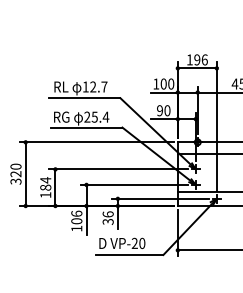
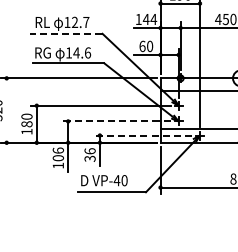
text: (167, 83) -> (150, 18), 100 -> 144
line: (84, 98) -> (66, 34), solid -> dashed
text: (160, 110) -> (142, 46), 90 -> 60
text: (96, 116) -> (78, 52), 25.4 -> 14.6
line: (25, 174) -> (6, 110), removed
text: (45, 180) -> (26, 116), 184 -> 180
line: (134, 184) -> (116, 121), solid -> dashed
line: (159, 198) -> (141, 135), solid -> dashed
text: (134, 242) -> (116, 179), VP-20 -> VP-40

